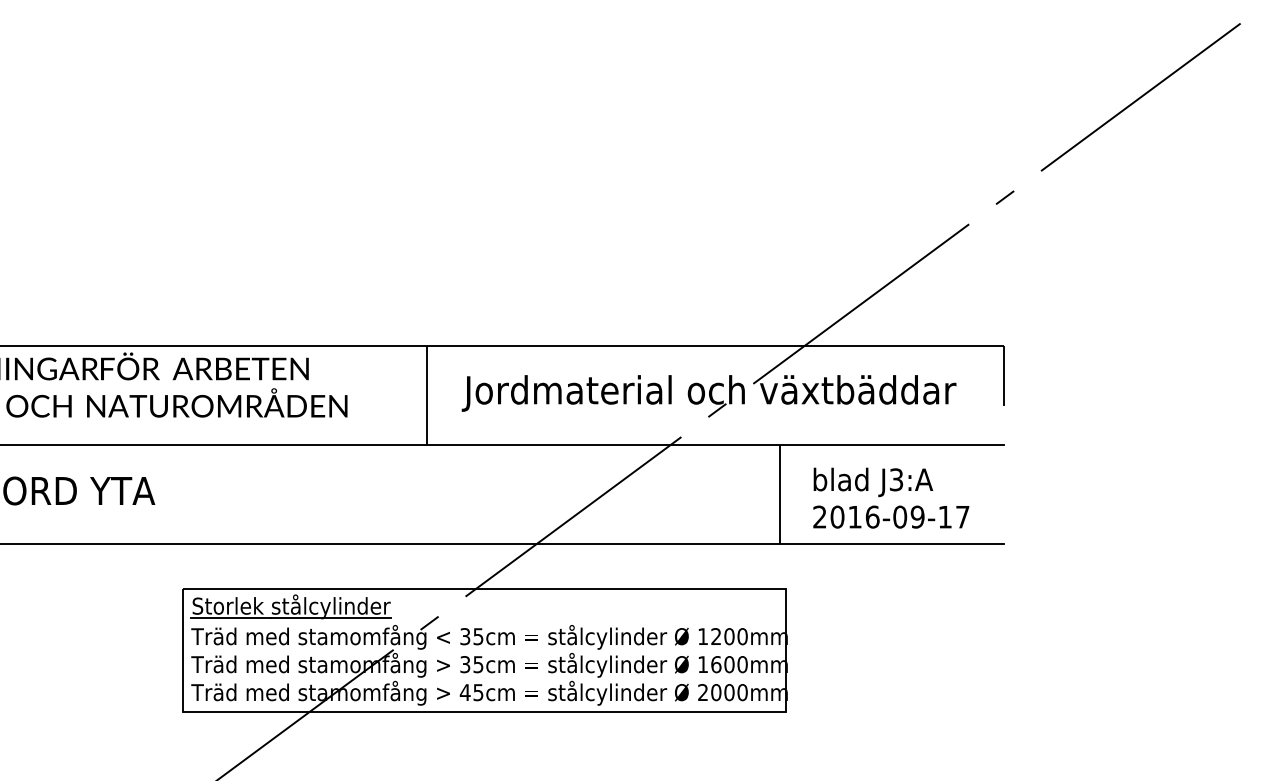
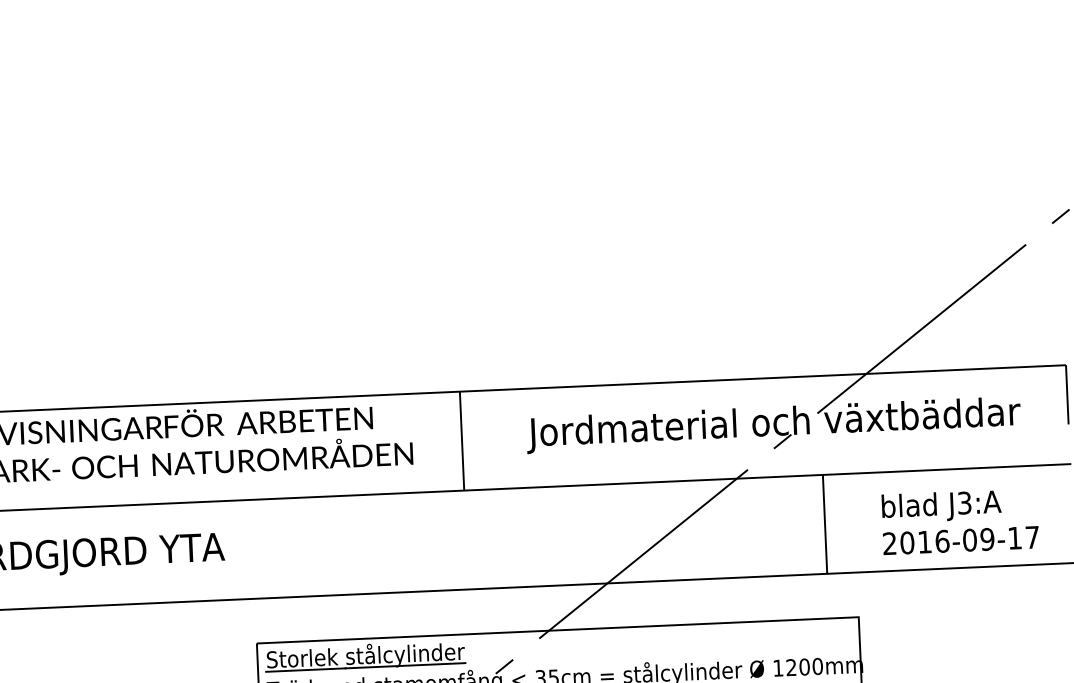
line: (427, 395) -> (462, 440), moved
line: (780, 494) -> (825, 523), moved

